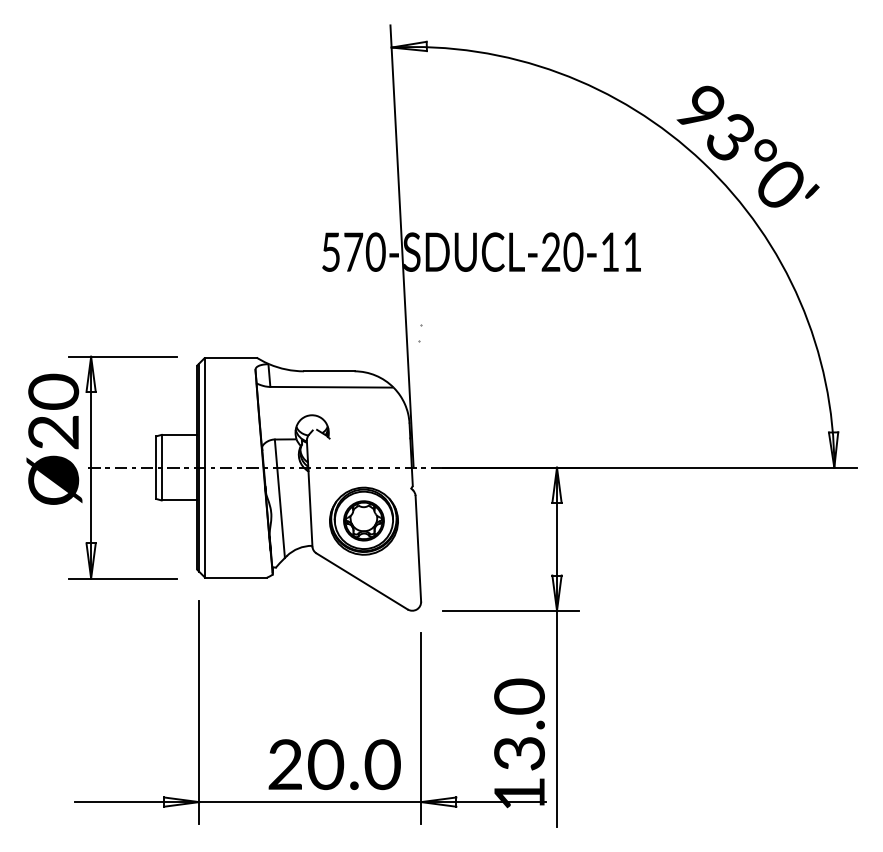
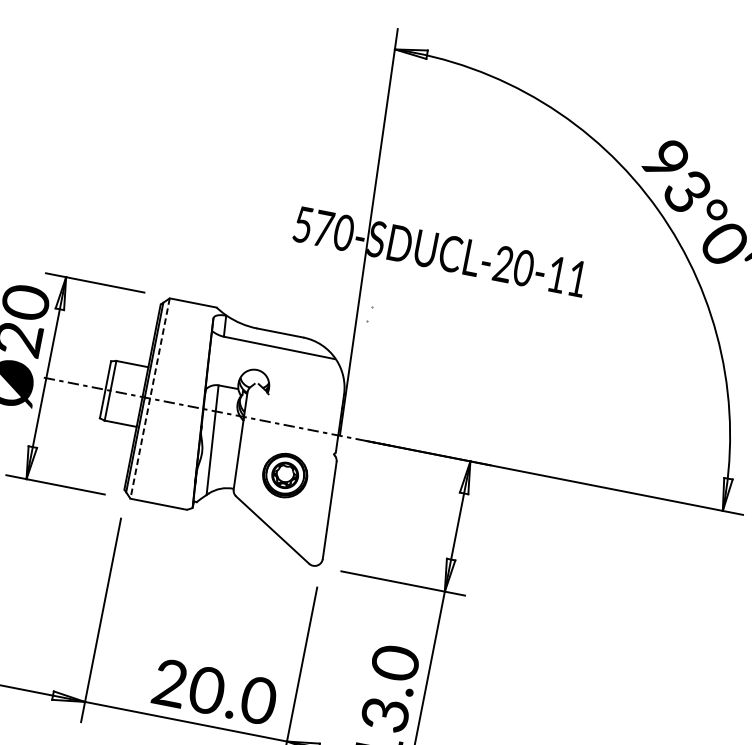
line: (205, 468) -> (150, 399), solid -> dashed
part: (363, 520) -> (284, 474), size x0.7

